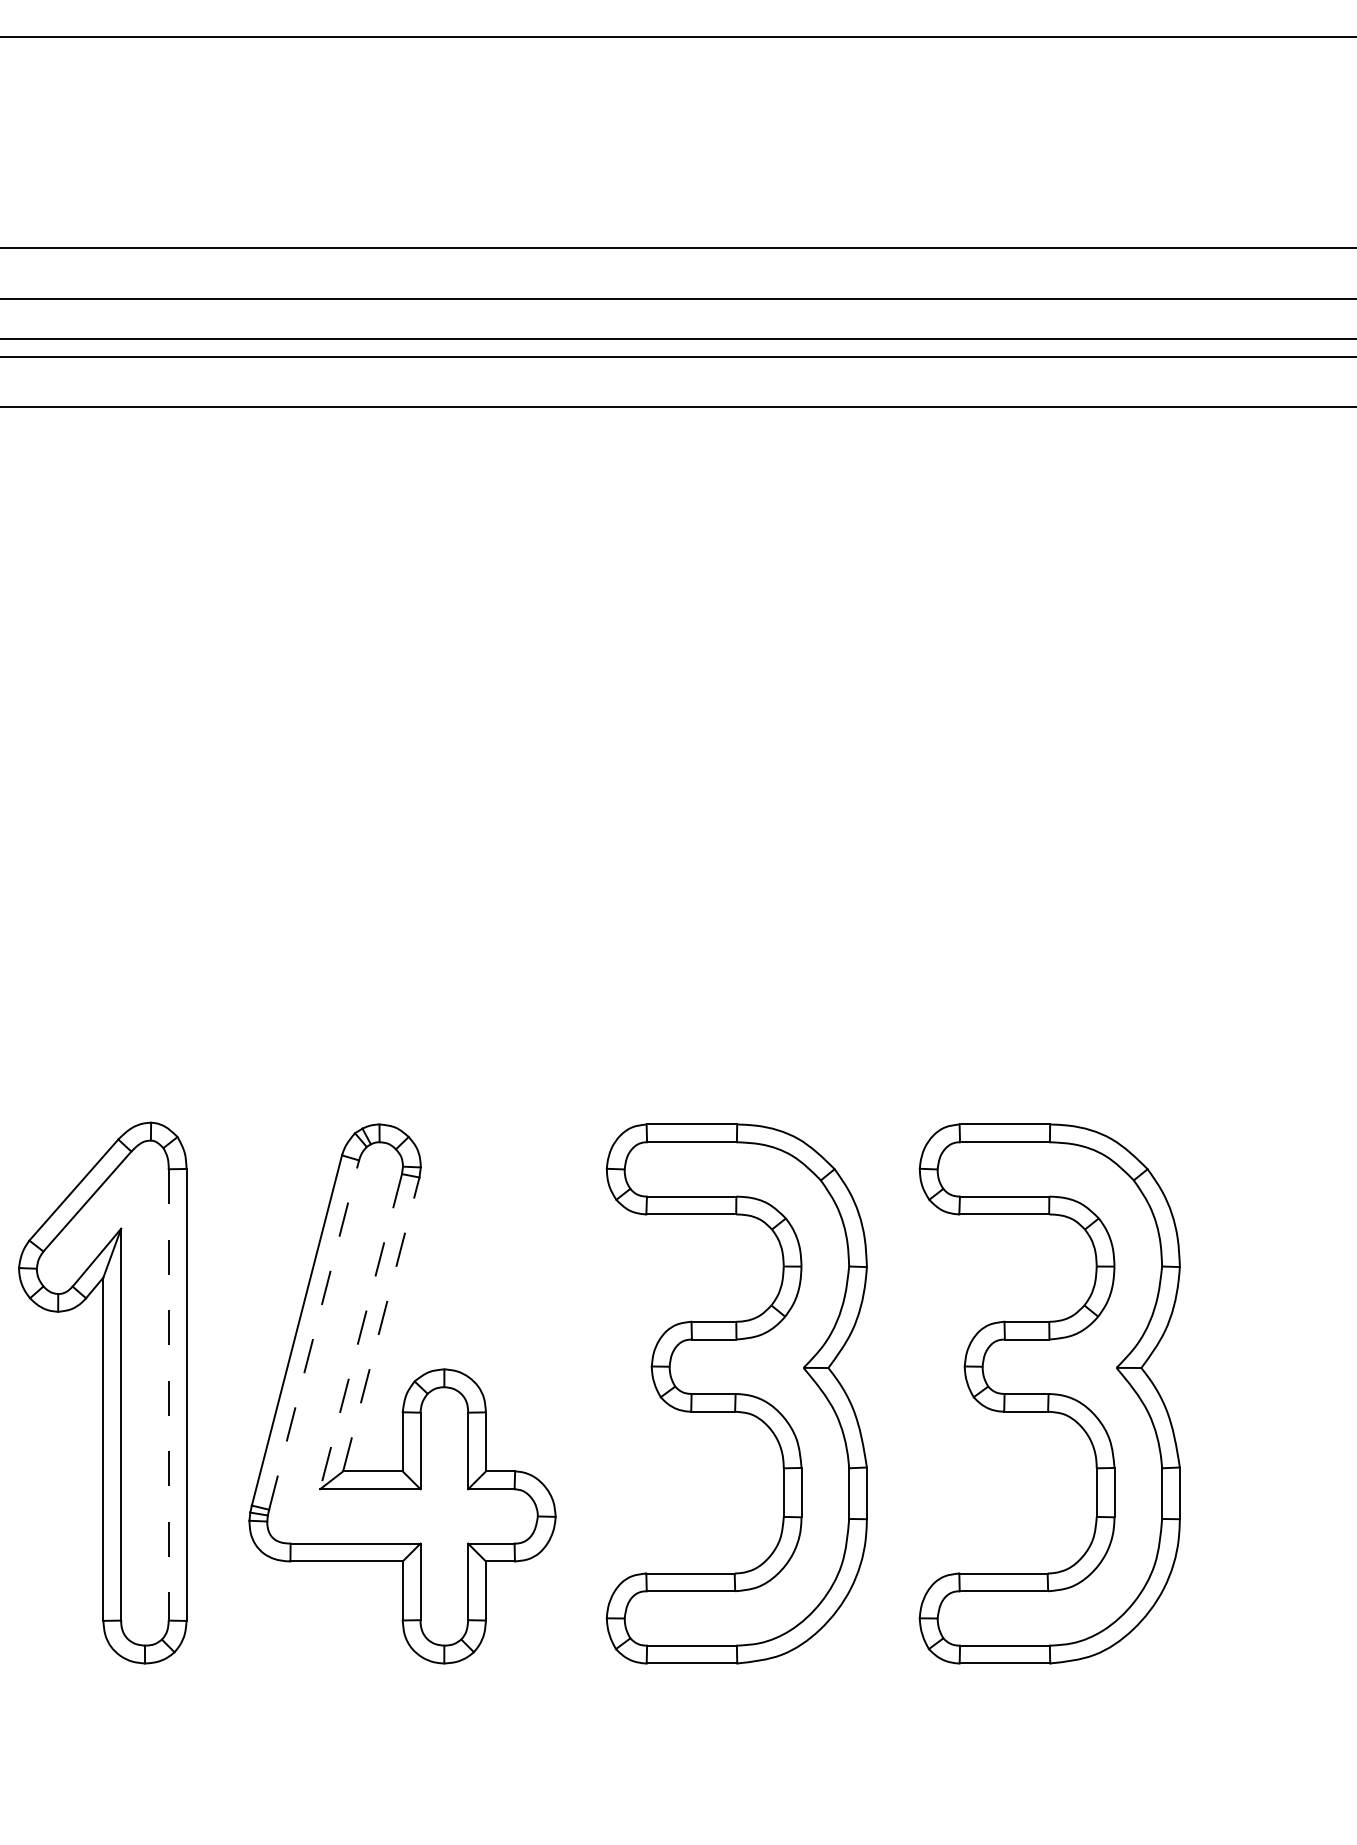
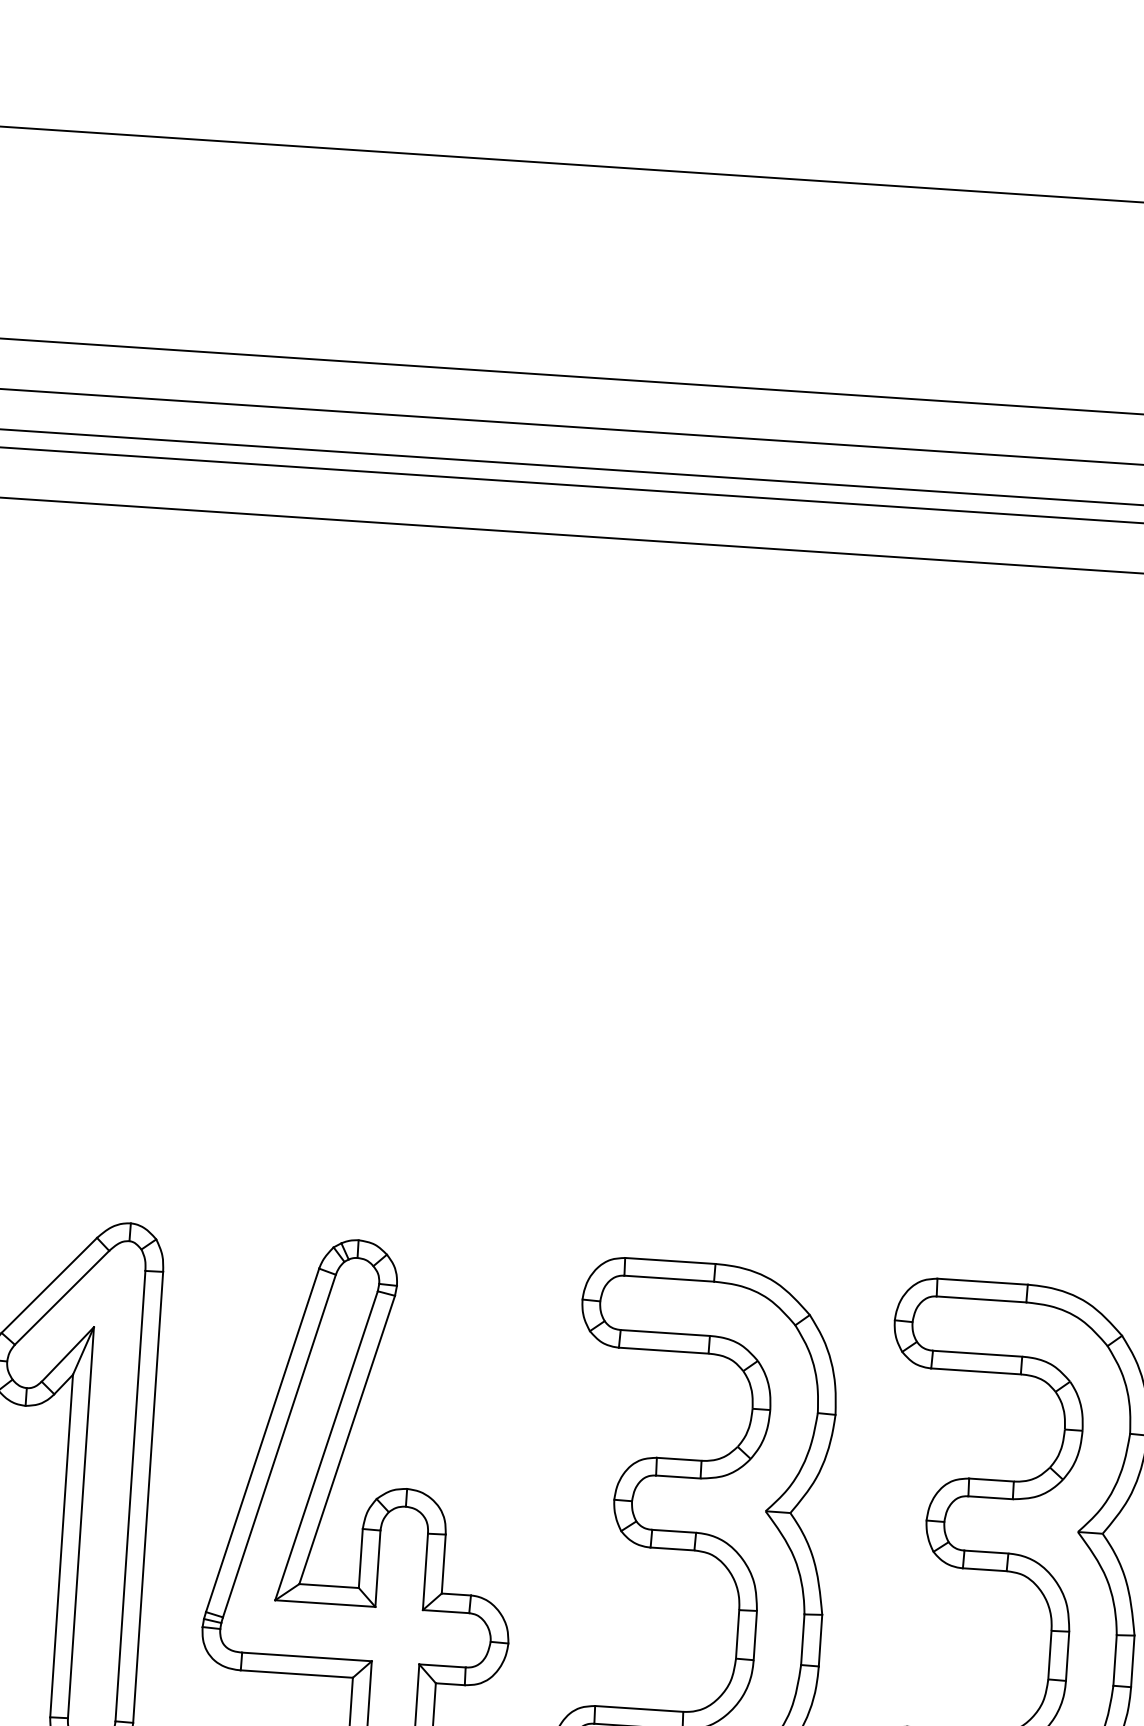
line: (381, 1324) -> (347, 1439), dashed -> solid
line: (361, 1331) -> (326, 1445), dashed -> solid
line: (314, 1334) -> (279, 1445), dashed -> solid
line: (168, 1394) -> (130, 1495), dashed -> solid

